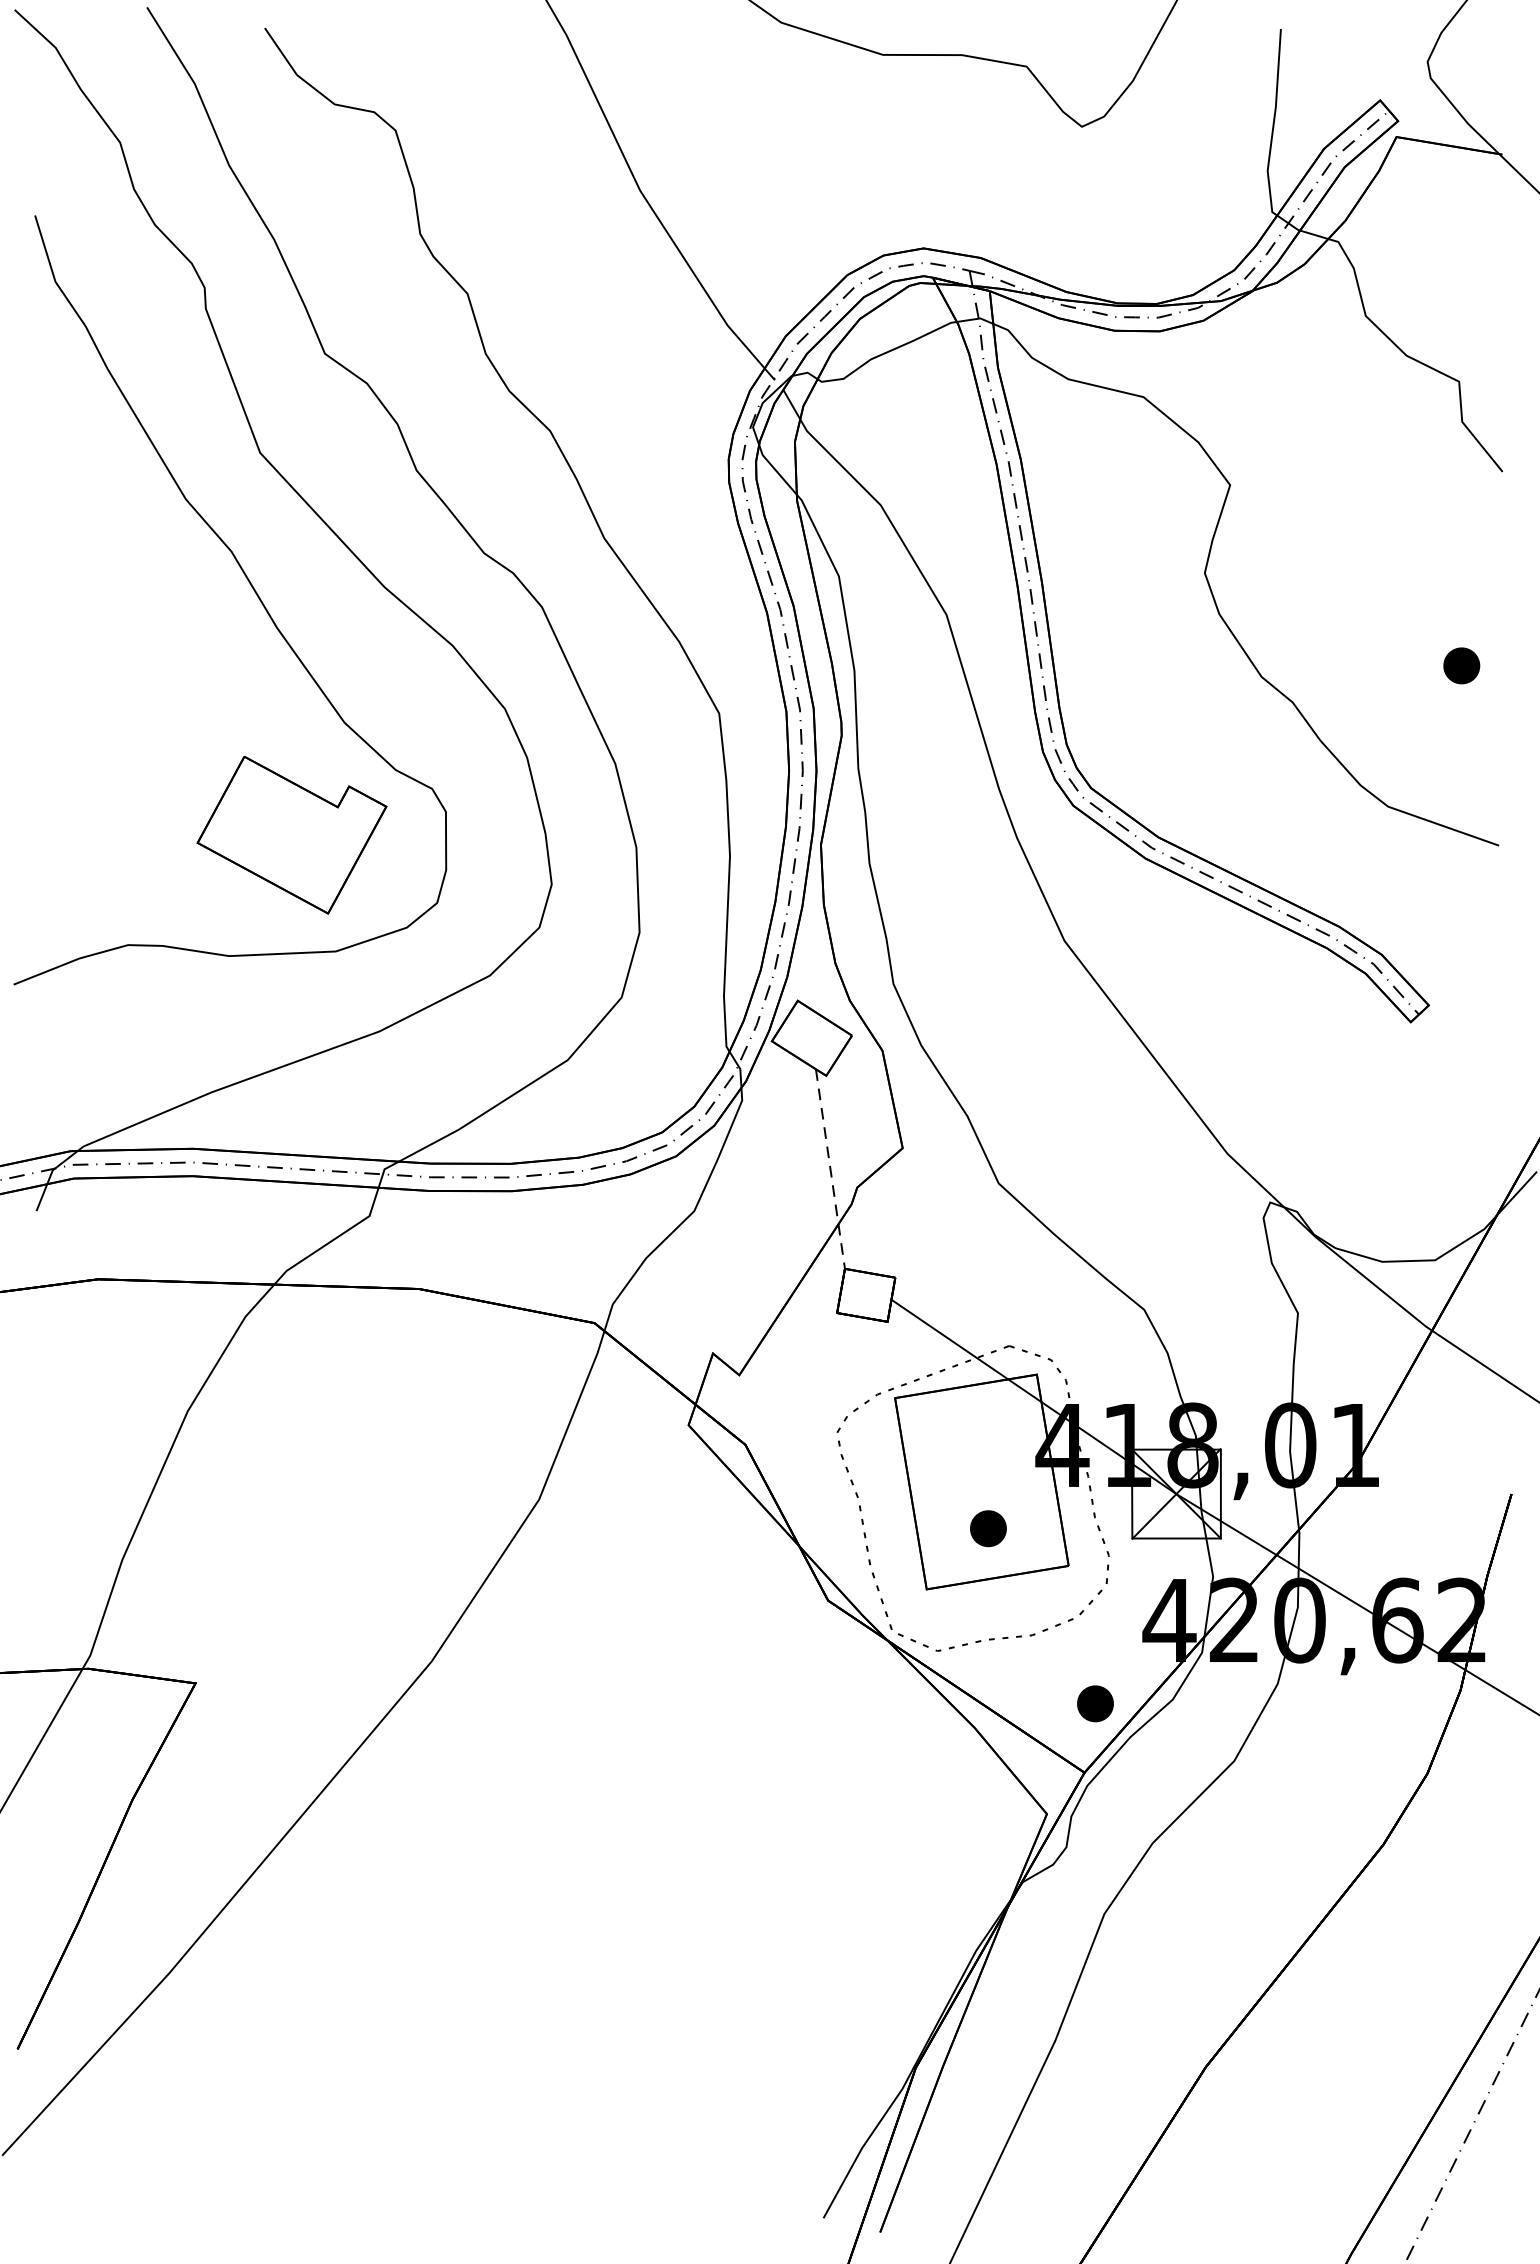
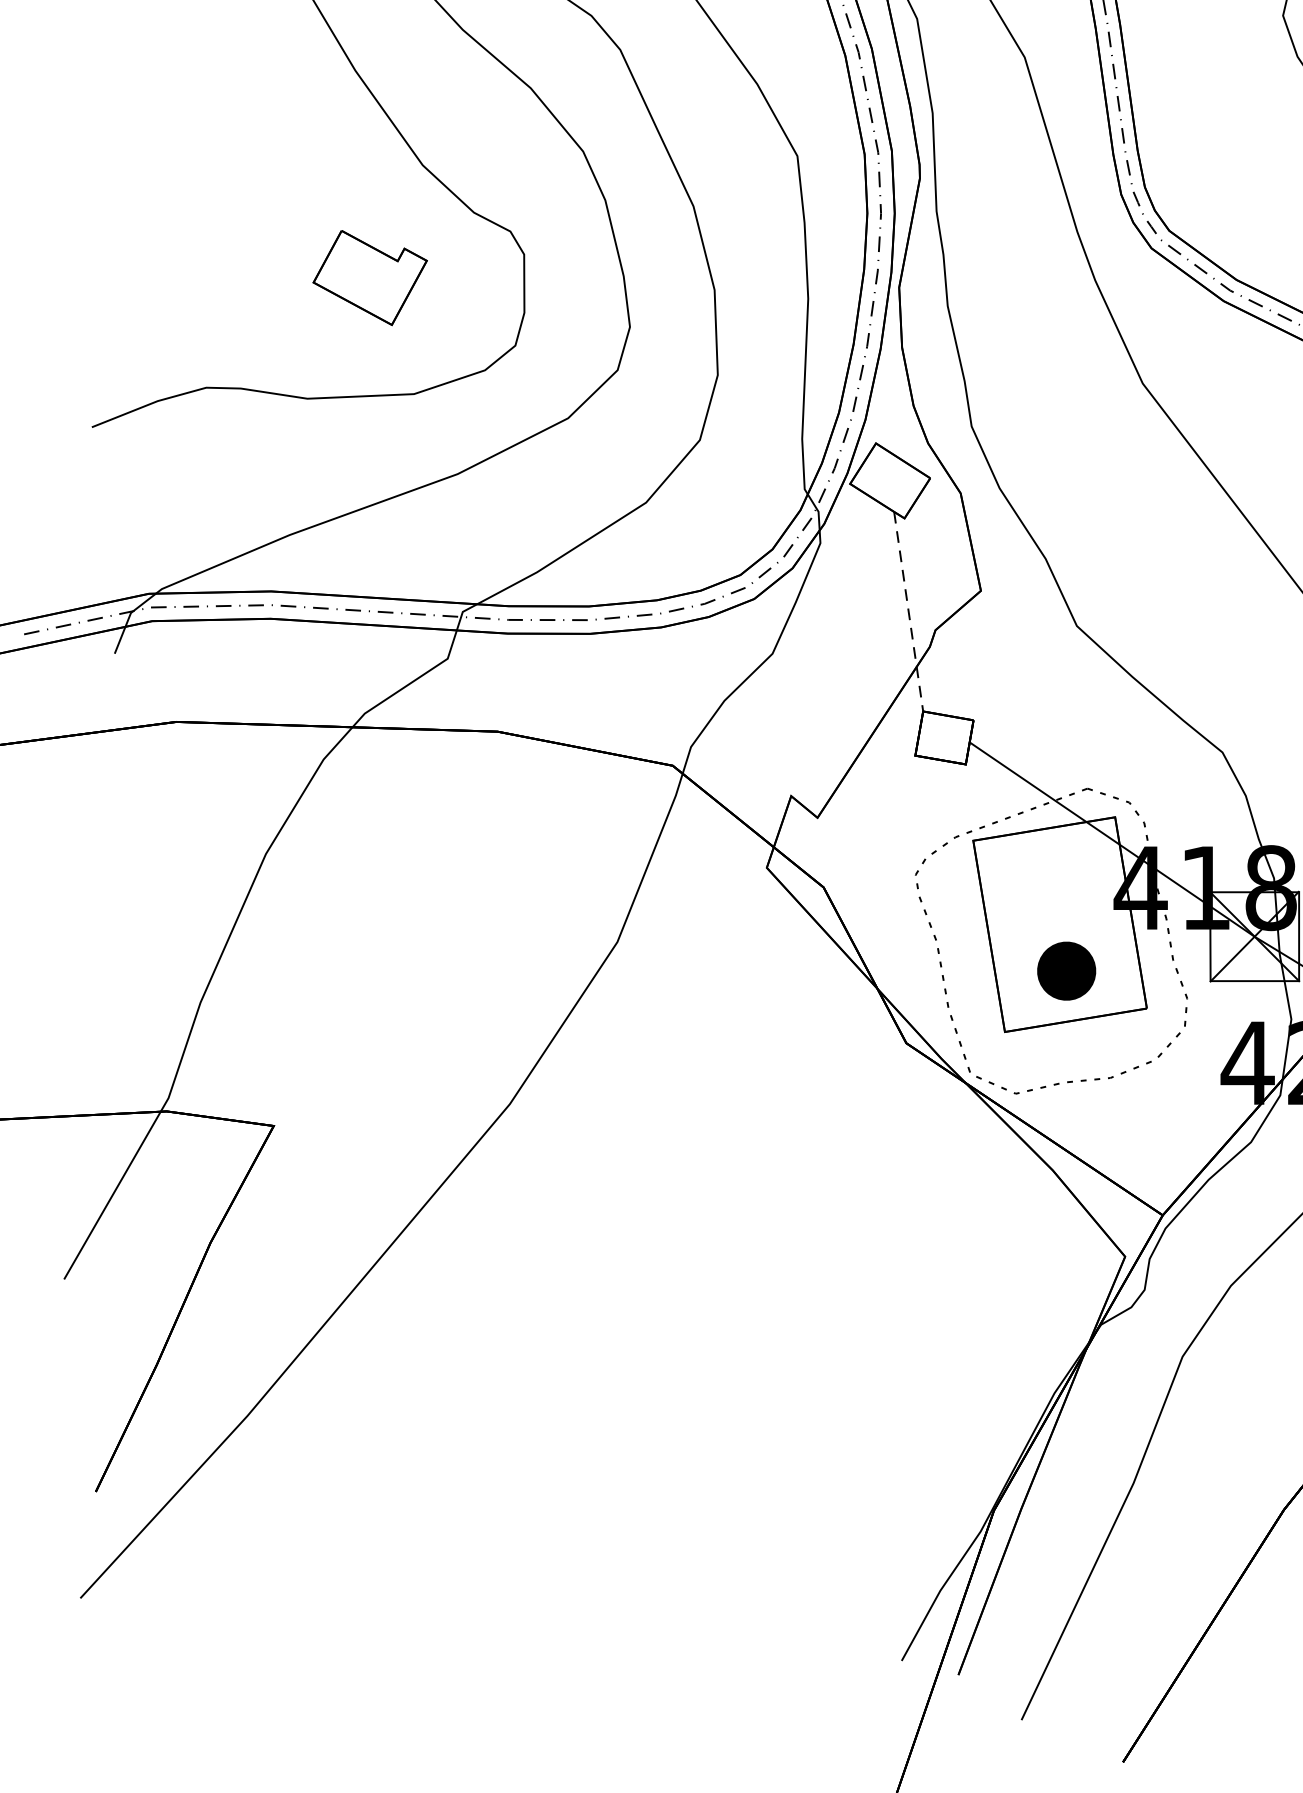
part: (291, 835) -> (369, 278), size x0.6
part: (988, 1528) -> (1066, 971), size x1.6
part: (1095, 1703) -> (1173, 1146), removed

